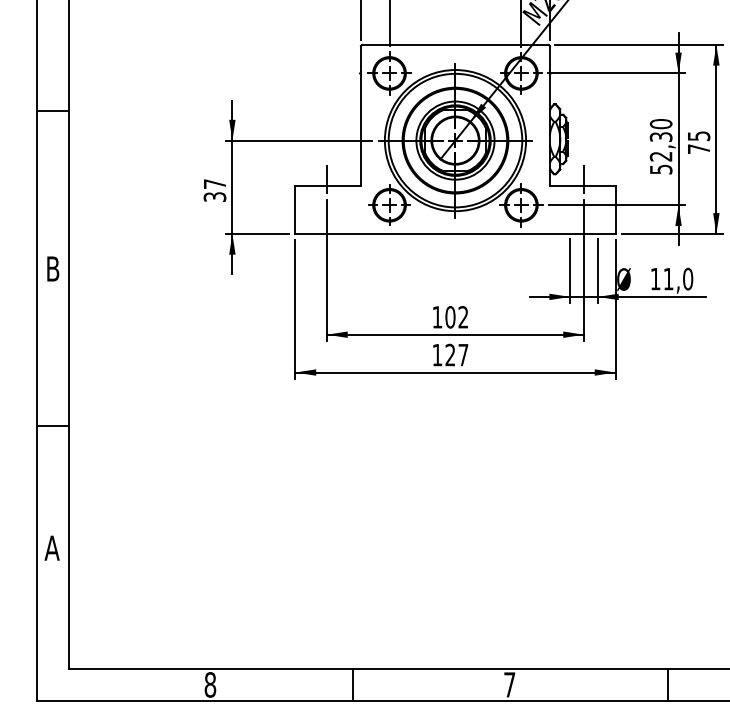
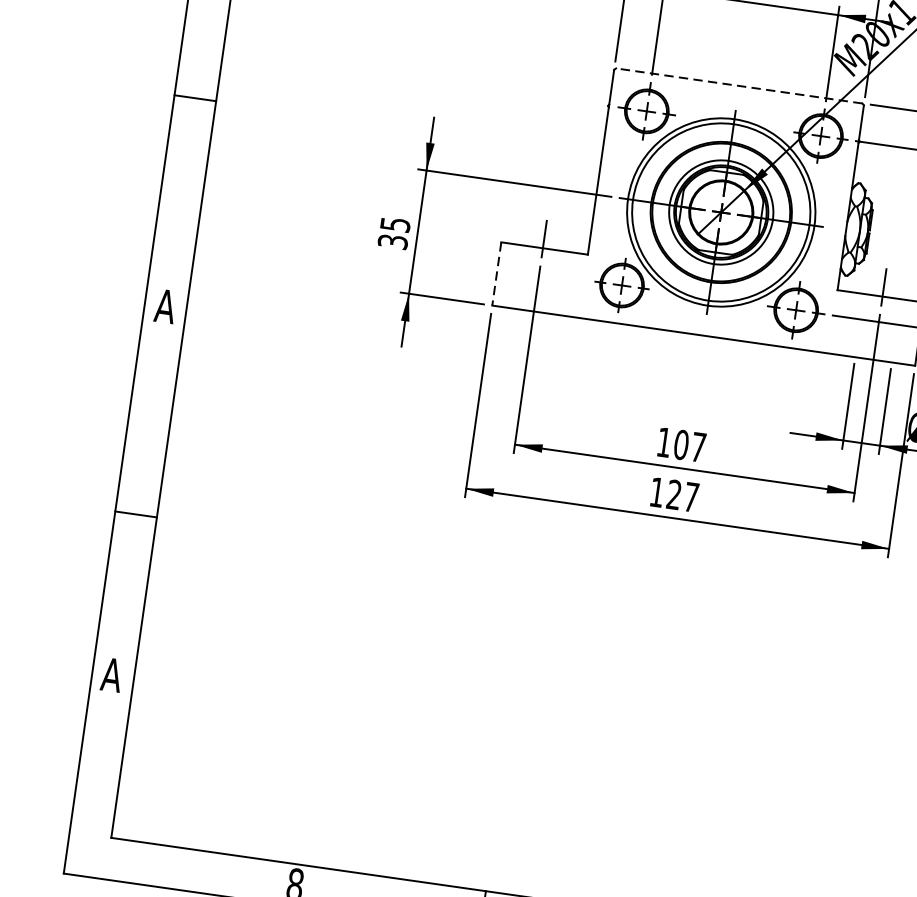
line: (454, 44) -> (738, 85), solid -> dashed
text: (215, 183) -> (396, 224), 37 -> 35
line: (295, 209) -> (497, 273), solid -> dashed
text: (52, 268) -> (164, 305), B -> A
text: (463, 317) -> (698, 447), 102 -> 107

